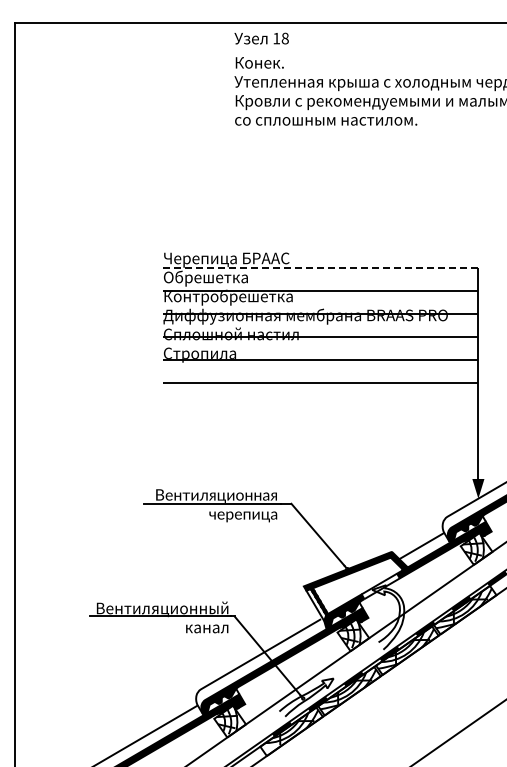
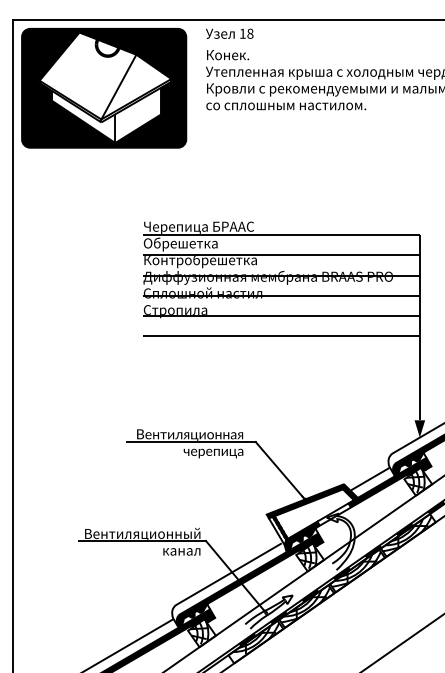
part: (118, 100) -> (104, 88), added
line: (320, 268) -> (281, 235), dashed -> solid

